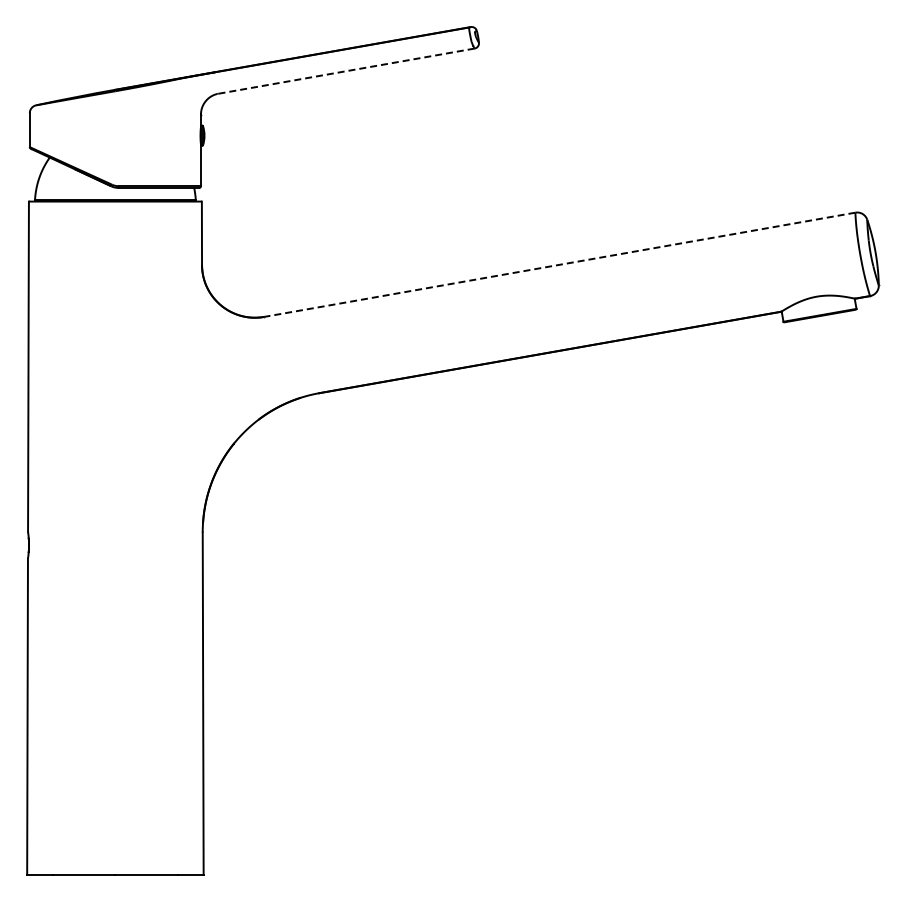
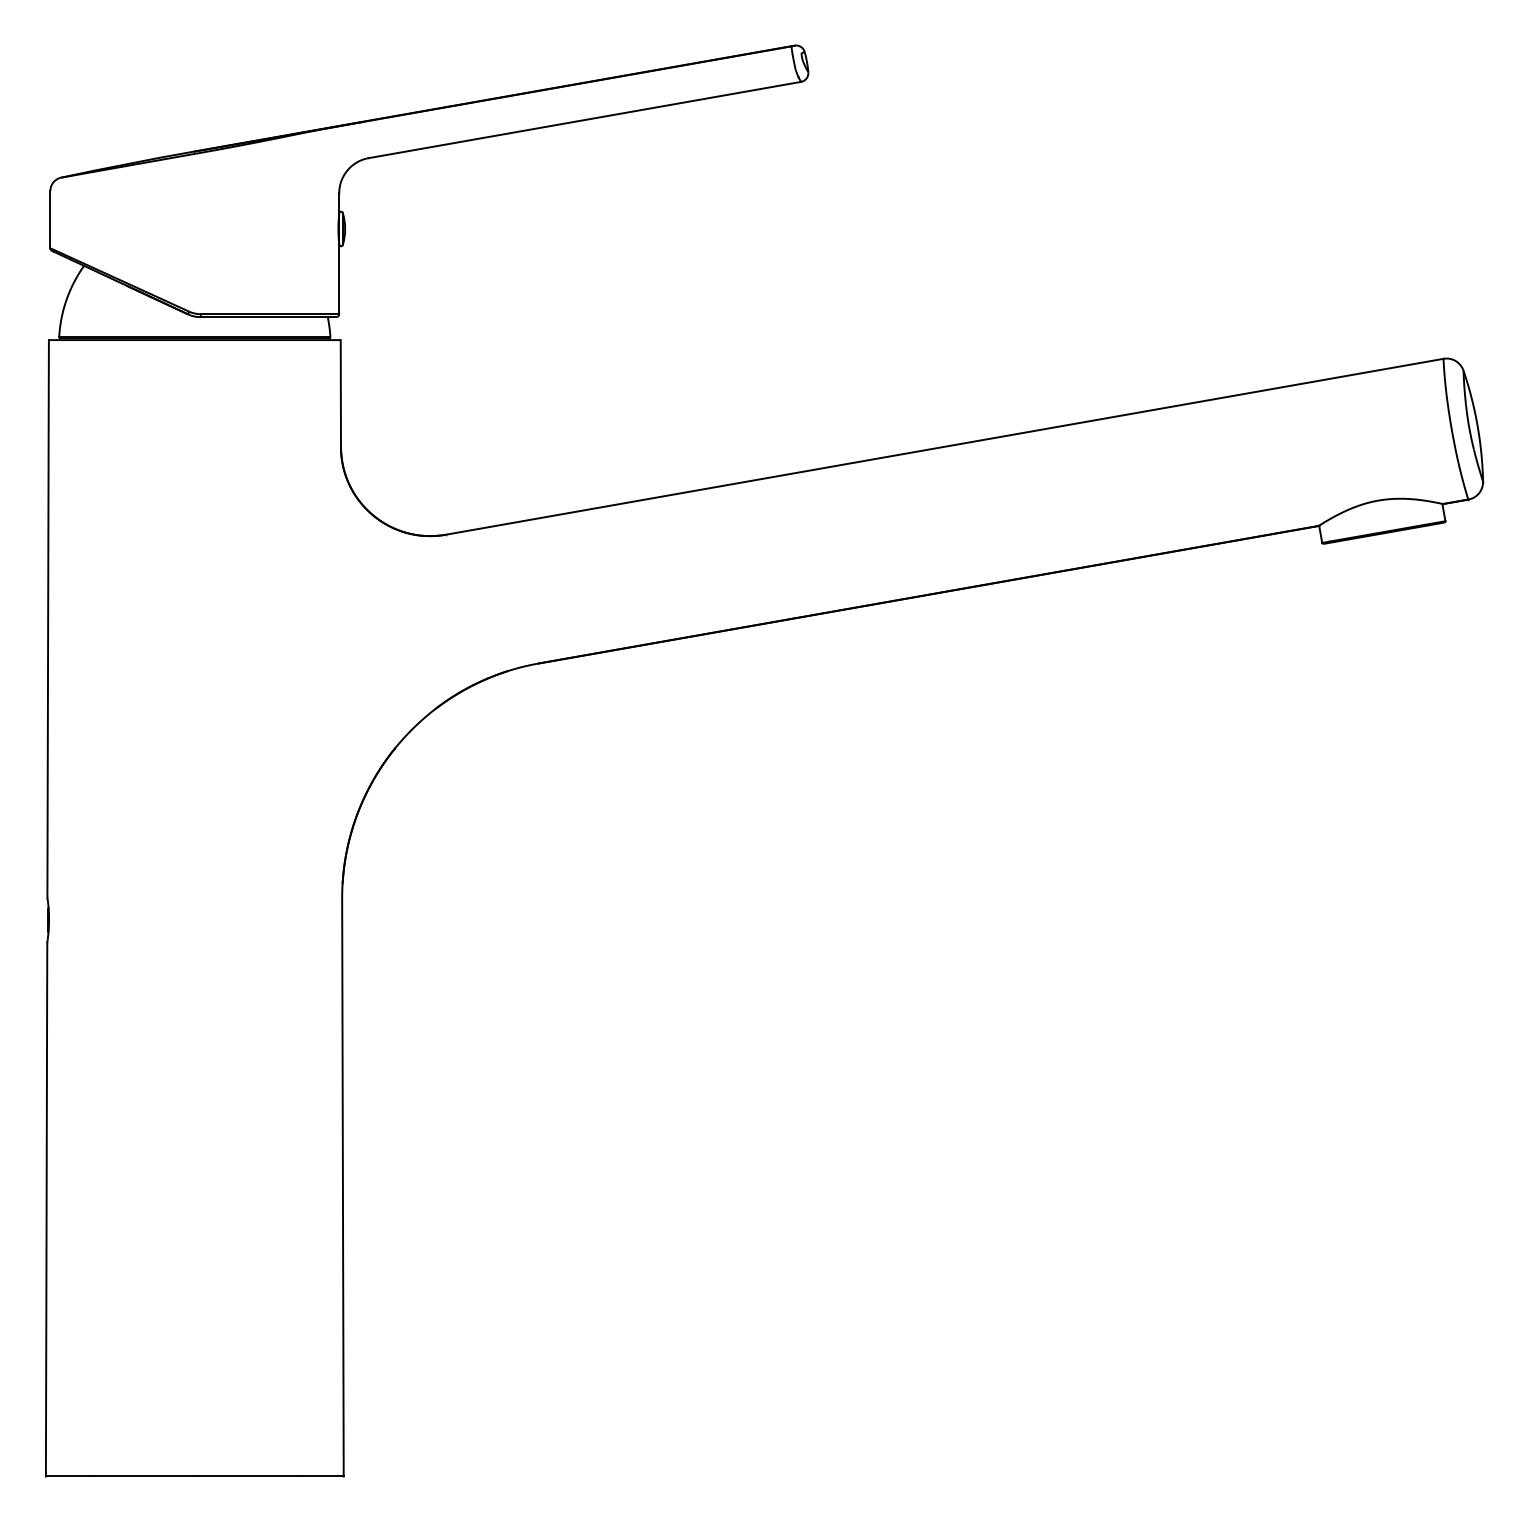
line: (347, 71) -> (586, 120), dashed -> solid
line: (559, 264) -> (944, 446), dashed -> solid

